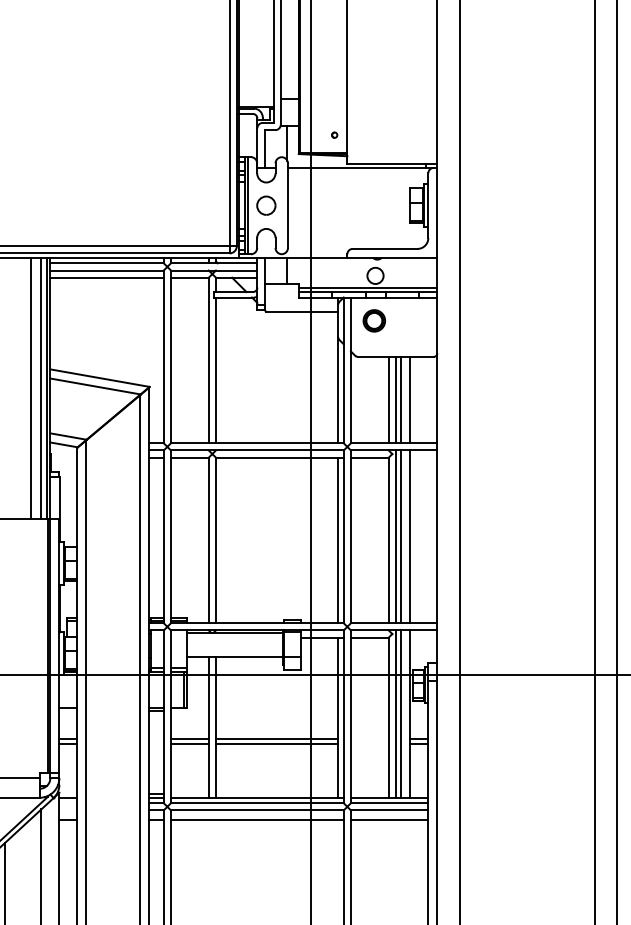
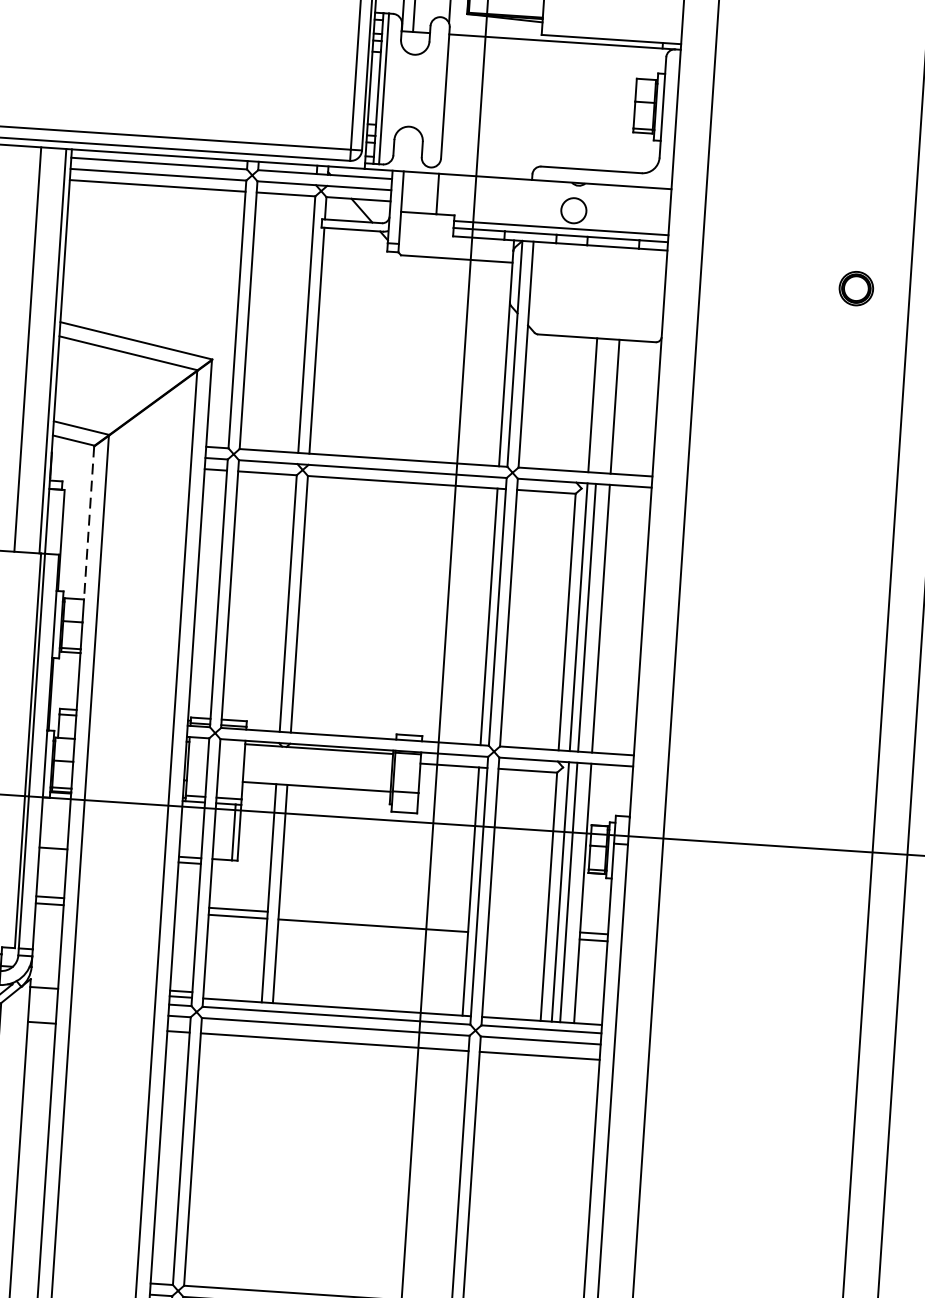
part: (266, 205) -> (412, 90), removed
part: (373, 320) -> (855, 287), moved
line: (41, 387) -> (44, 349), removed
line: (388, 399) -> (581, 403), removed
line: (401, 399) -> (601, 404), removed
line: (77, 497) -> (89, 523), solid -> dashed
line: (276, 739) -> (372, 918), removed

